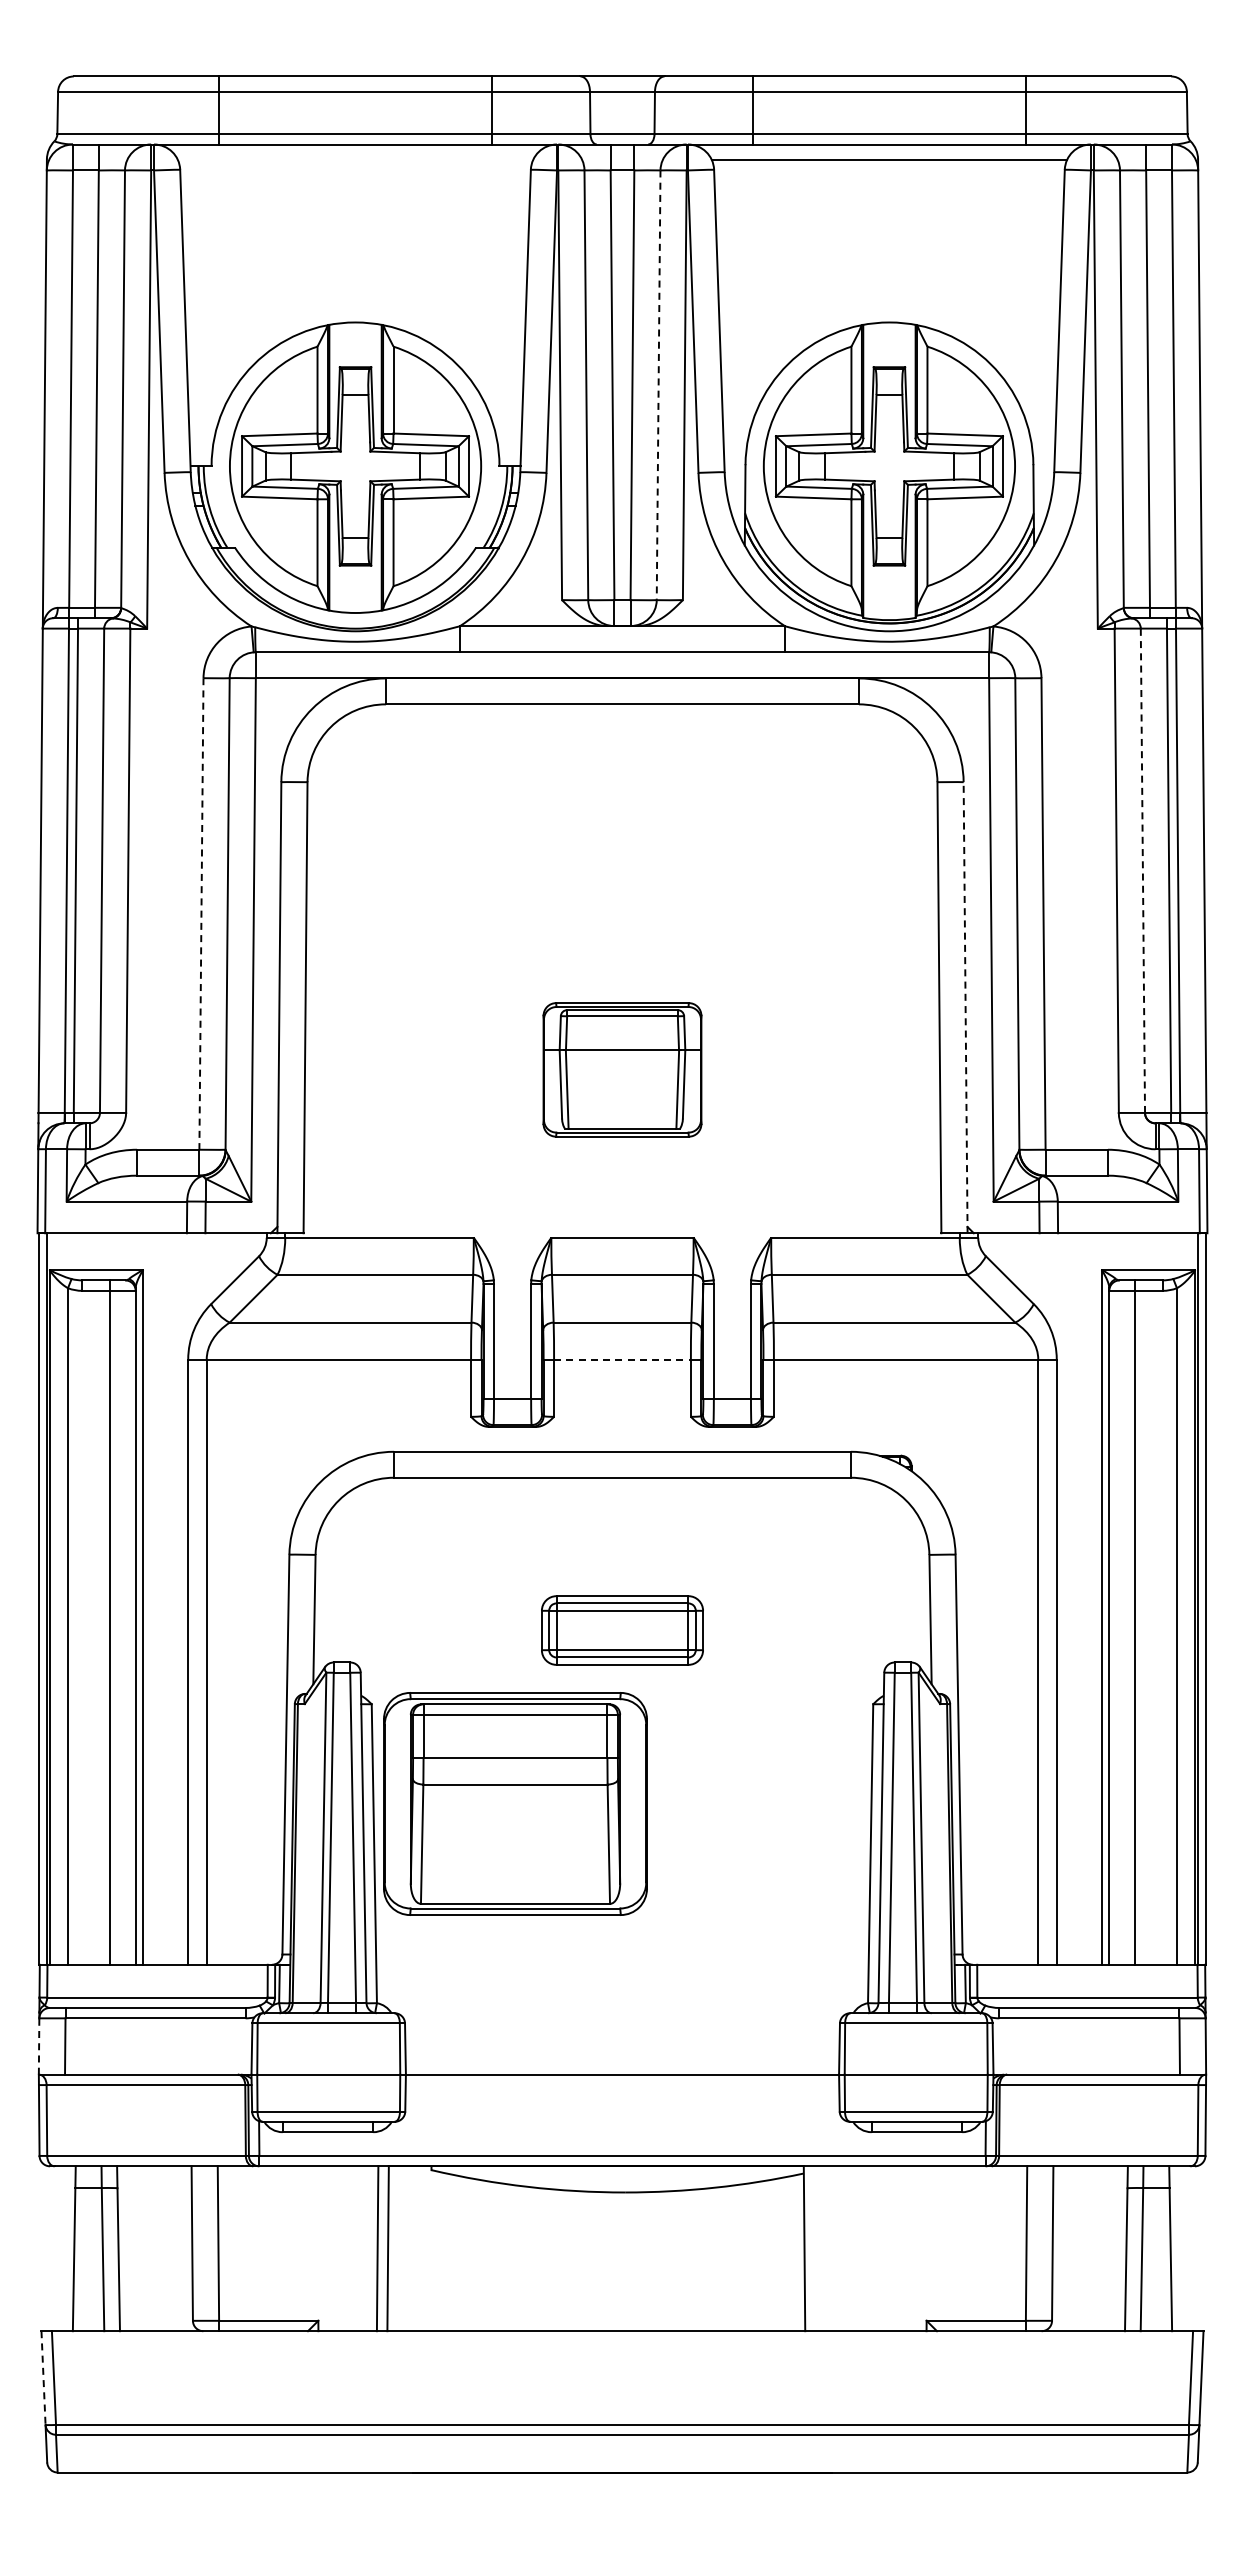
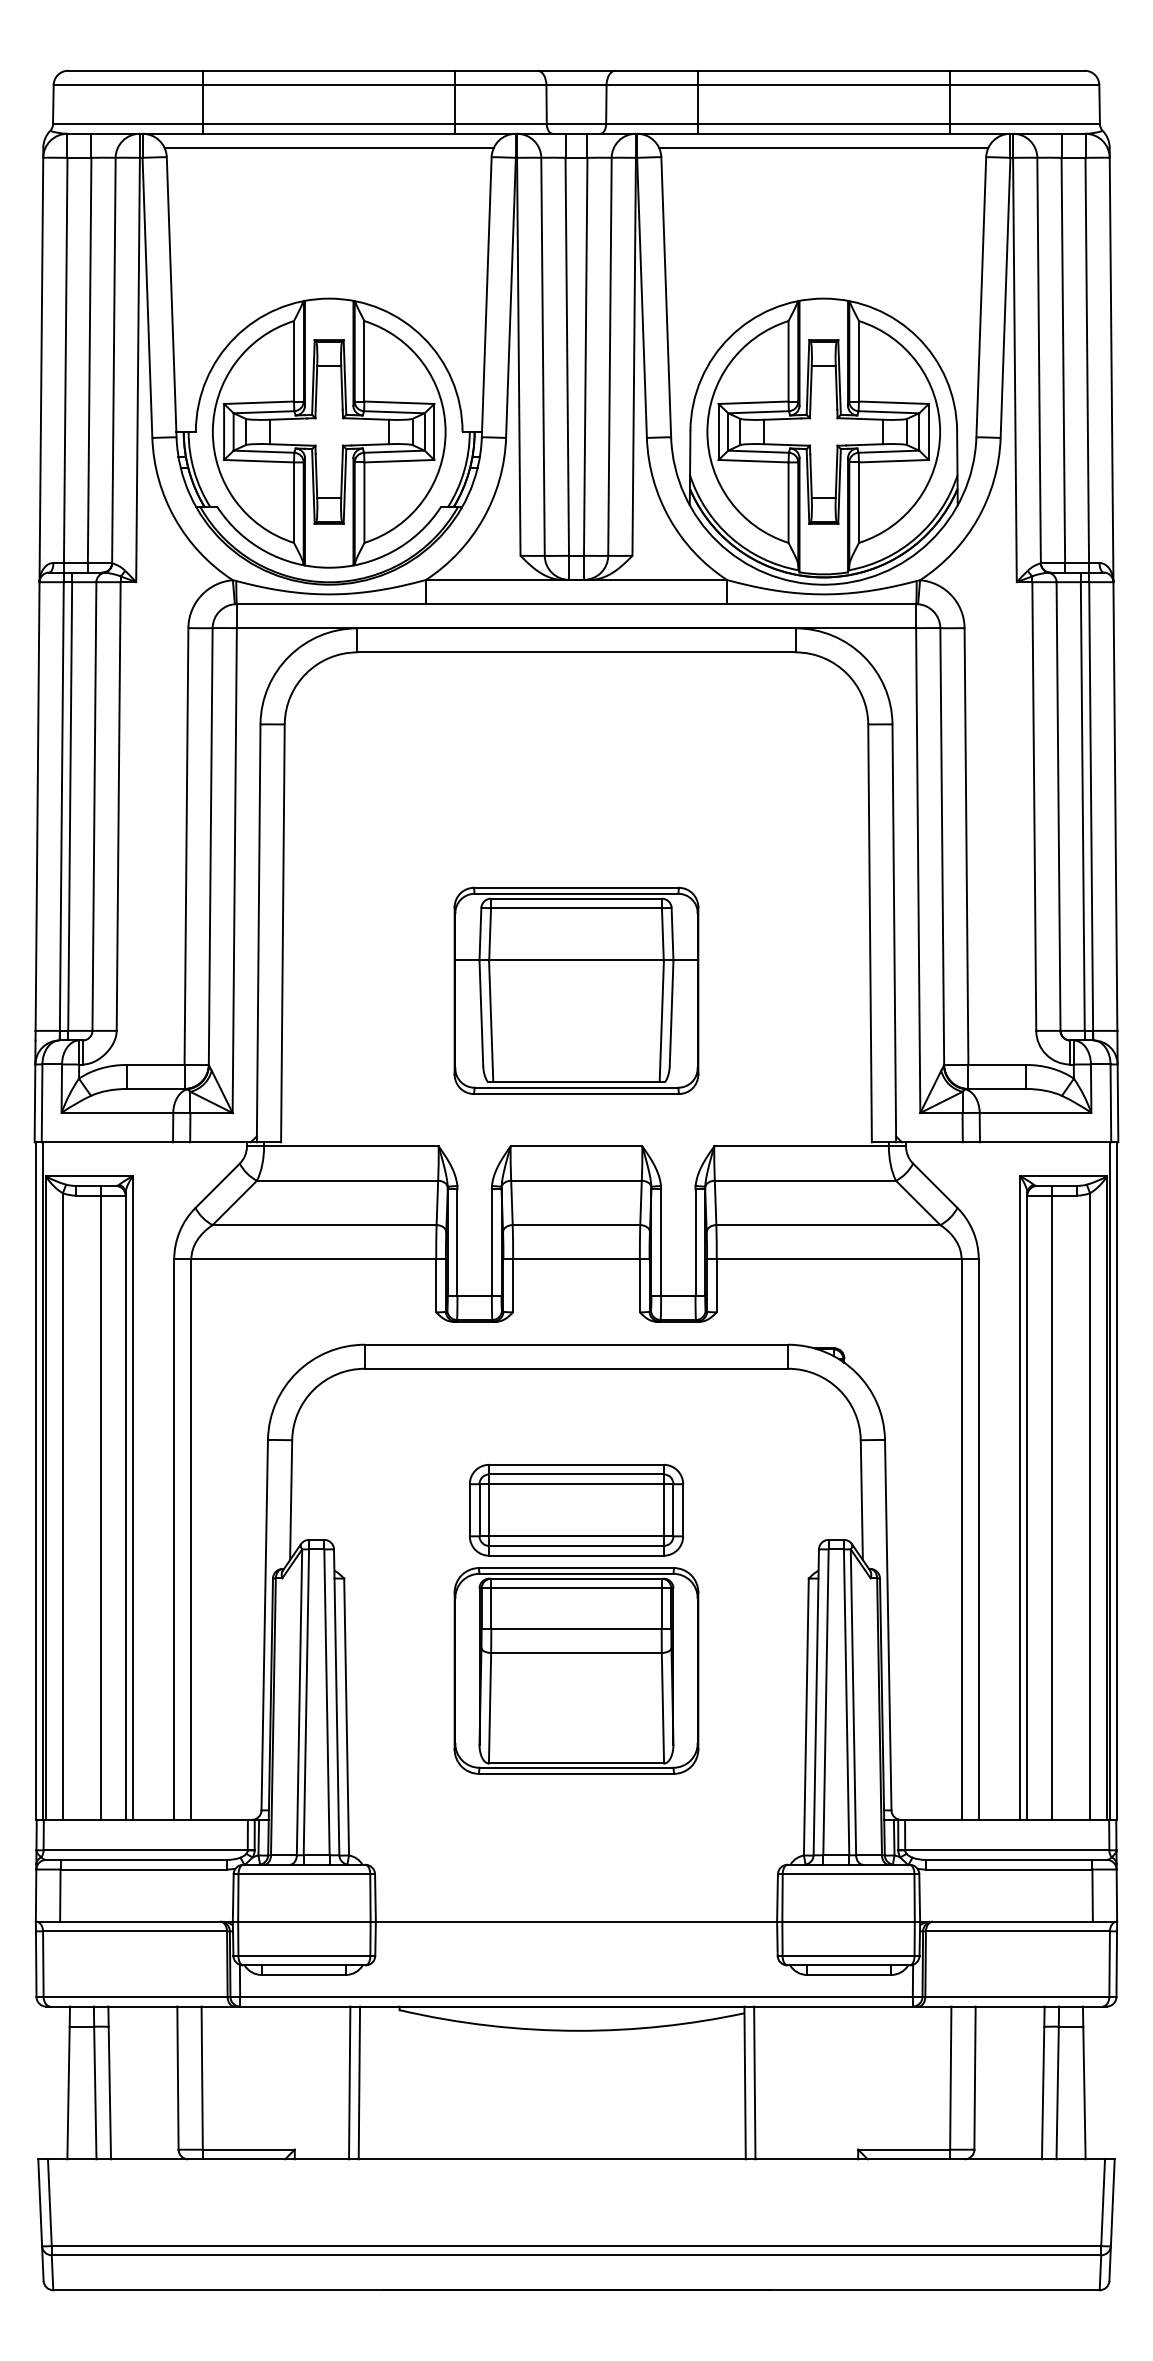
line: (355, 159) -> (329, 147), added
line: (658, 385) -> (609, 357), dashed -> solid
line: (1142, 870) -> (1058, 806), dashed -> solid
line: (201, 913) -> (186, 846), dashed -> solid
line: (965, 1007) -> (894, 933), dashed -> solid
part: (622, 1069) -> (576, 990), size x1.67
line: (622, 1359) -> (576, 1259), dashed -> solid
part: (622, 1630) -> (576, 1510), size x1.43
part: (515, 1803) -> (576, 1670), moved
line: (39, 2046) -> (36, 1895), dashed -> solid
line: (814, 2248) -> (754, 2082), added
line: (43, 2378) -> (40, 2203), dashed -> solid

